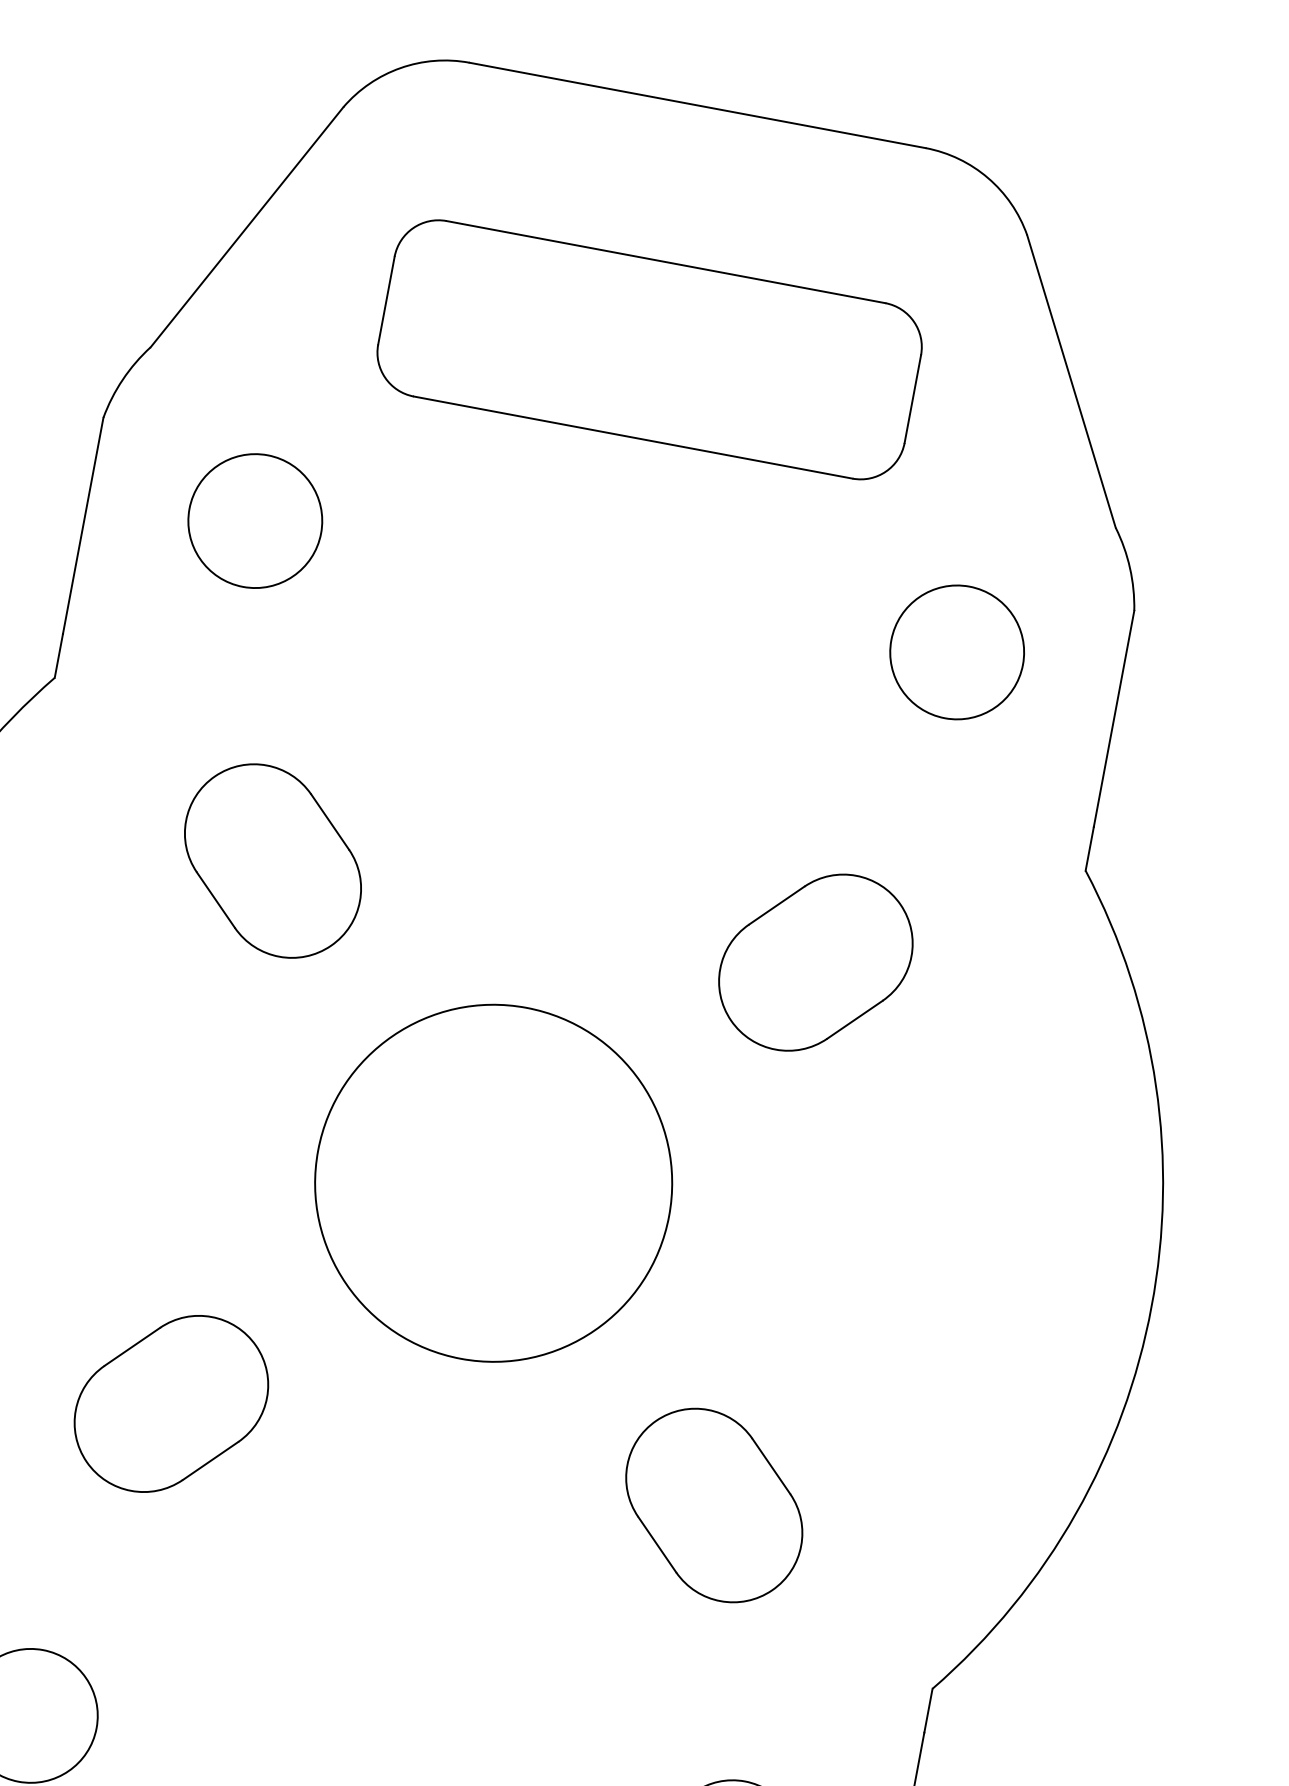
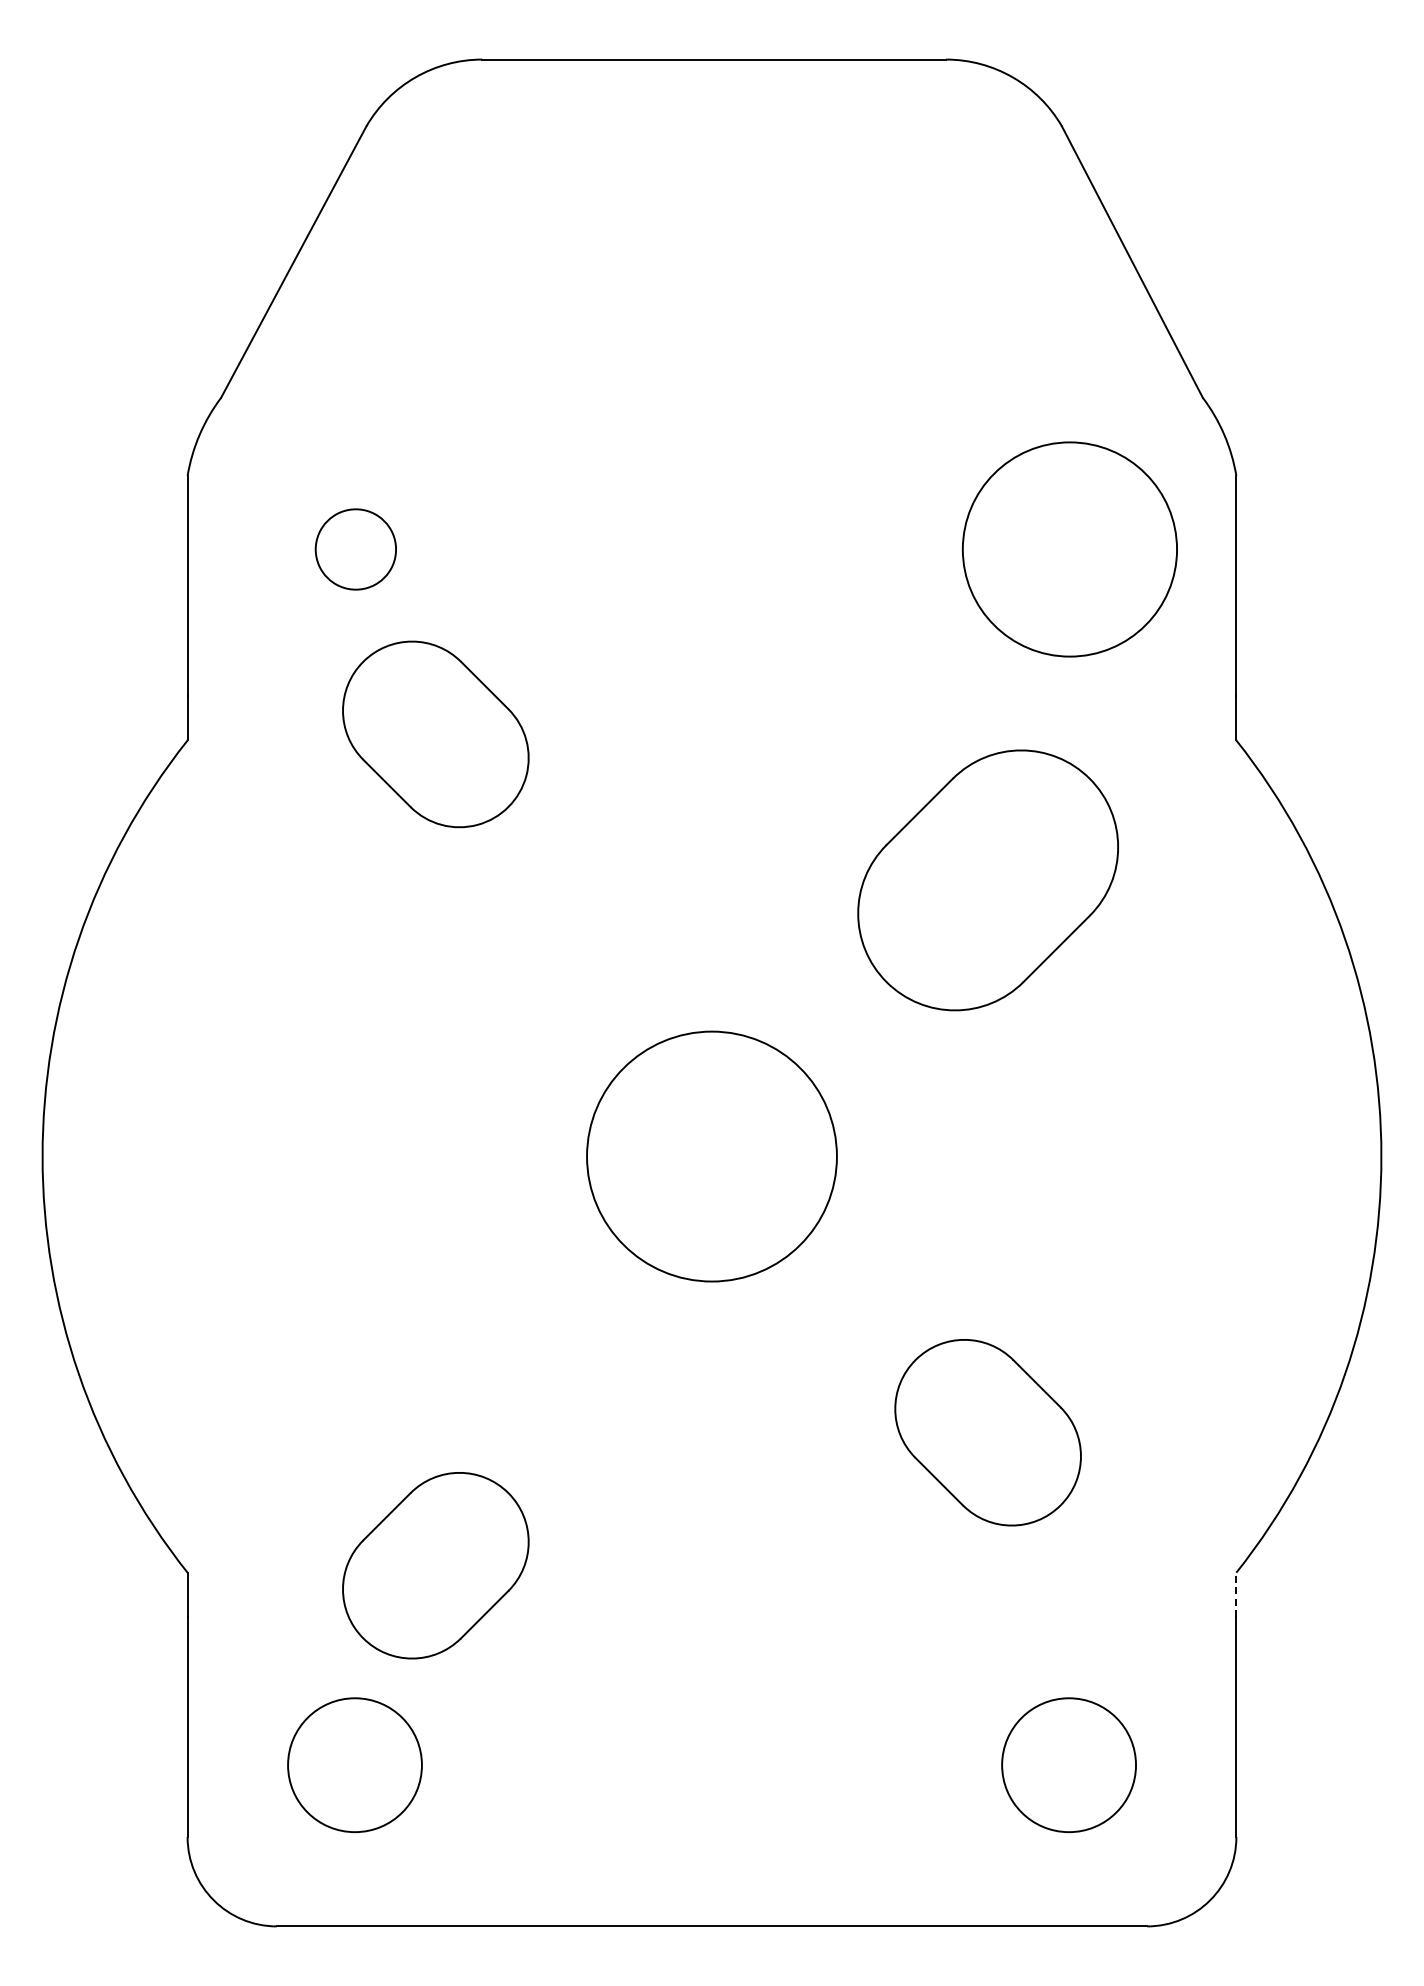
part: (649, 349) -> (711, 308), removed
circle: (254, 521) -> (355, 549), size x0.6
circle: (956, 652) -> (1069, 549), size x1.6
part: (272, 861) -> (435, 734), moved
part: (815, 962) -> (987, 880), size x1.4
circle: (493, 1183) -> (711, 1156), size x0.7
part: (171, 1403) -> (435, 1565), moved
line: (928, 1710) -> (1236, 1594), solid -> dashed

